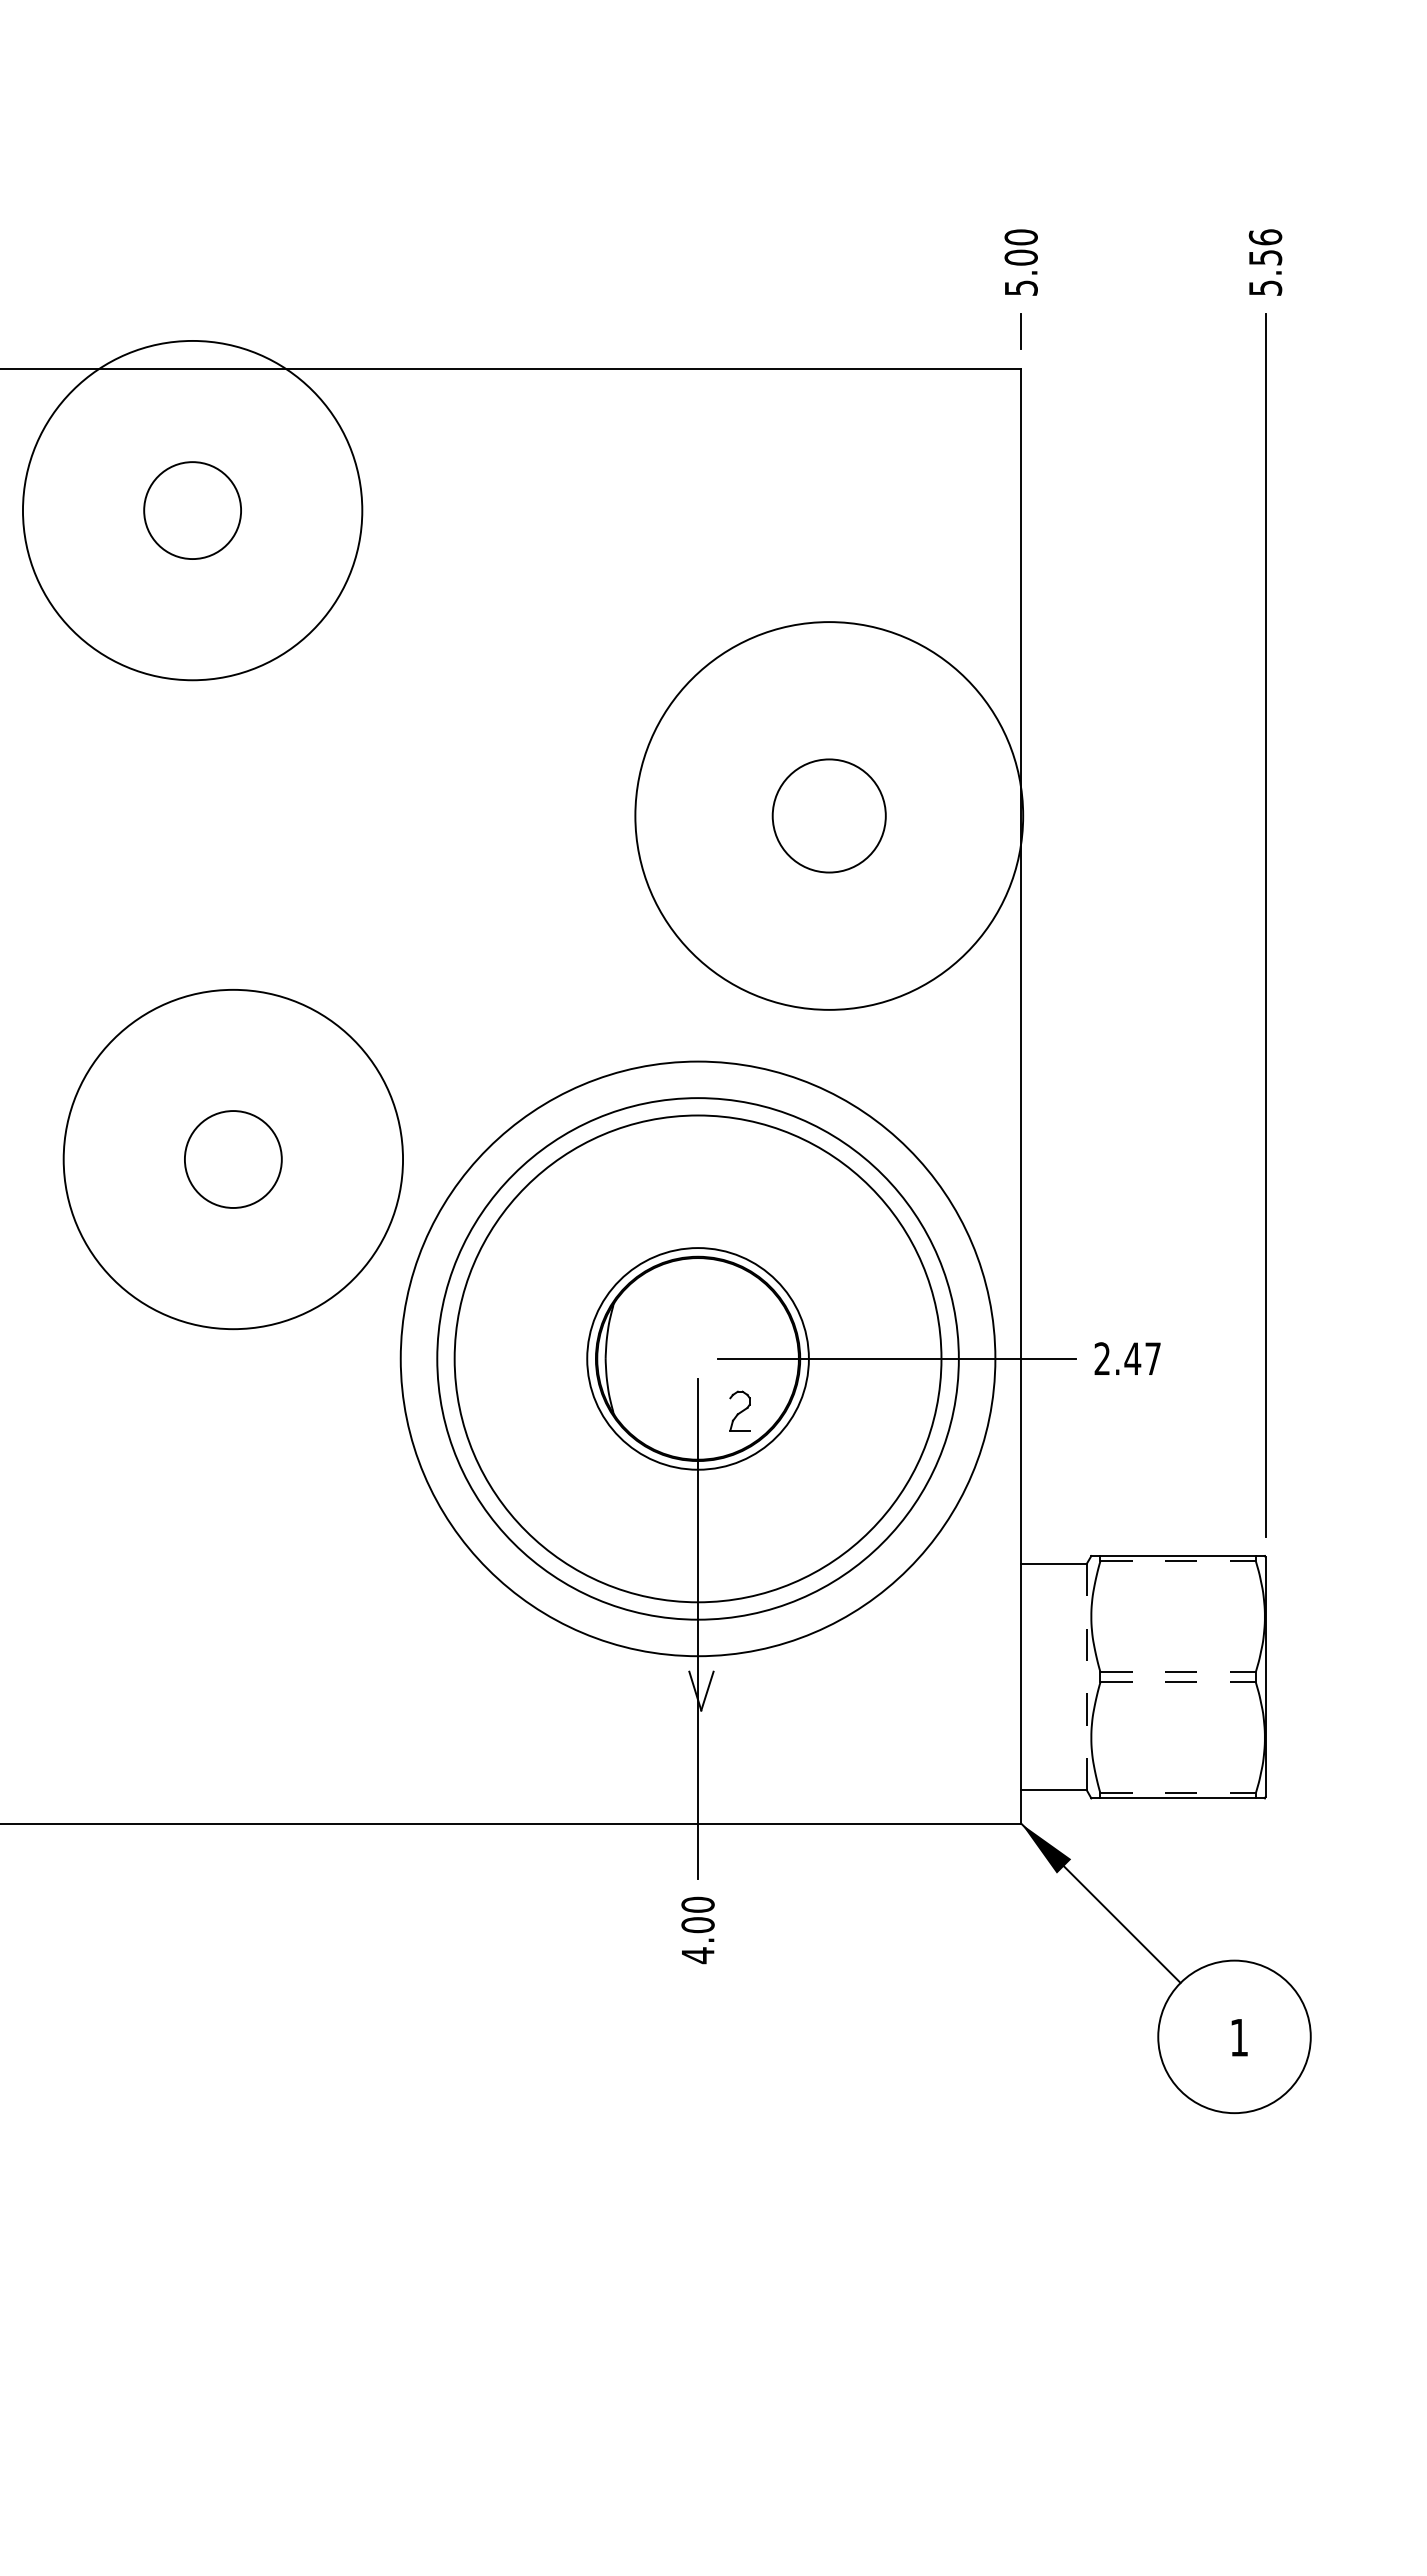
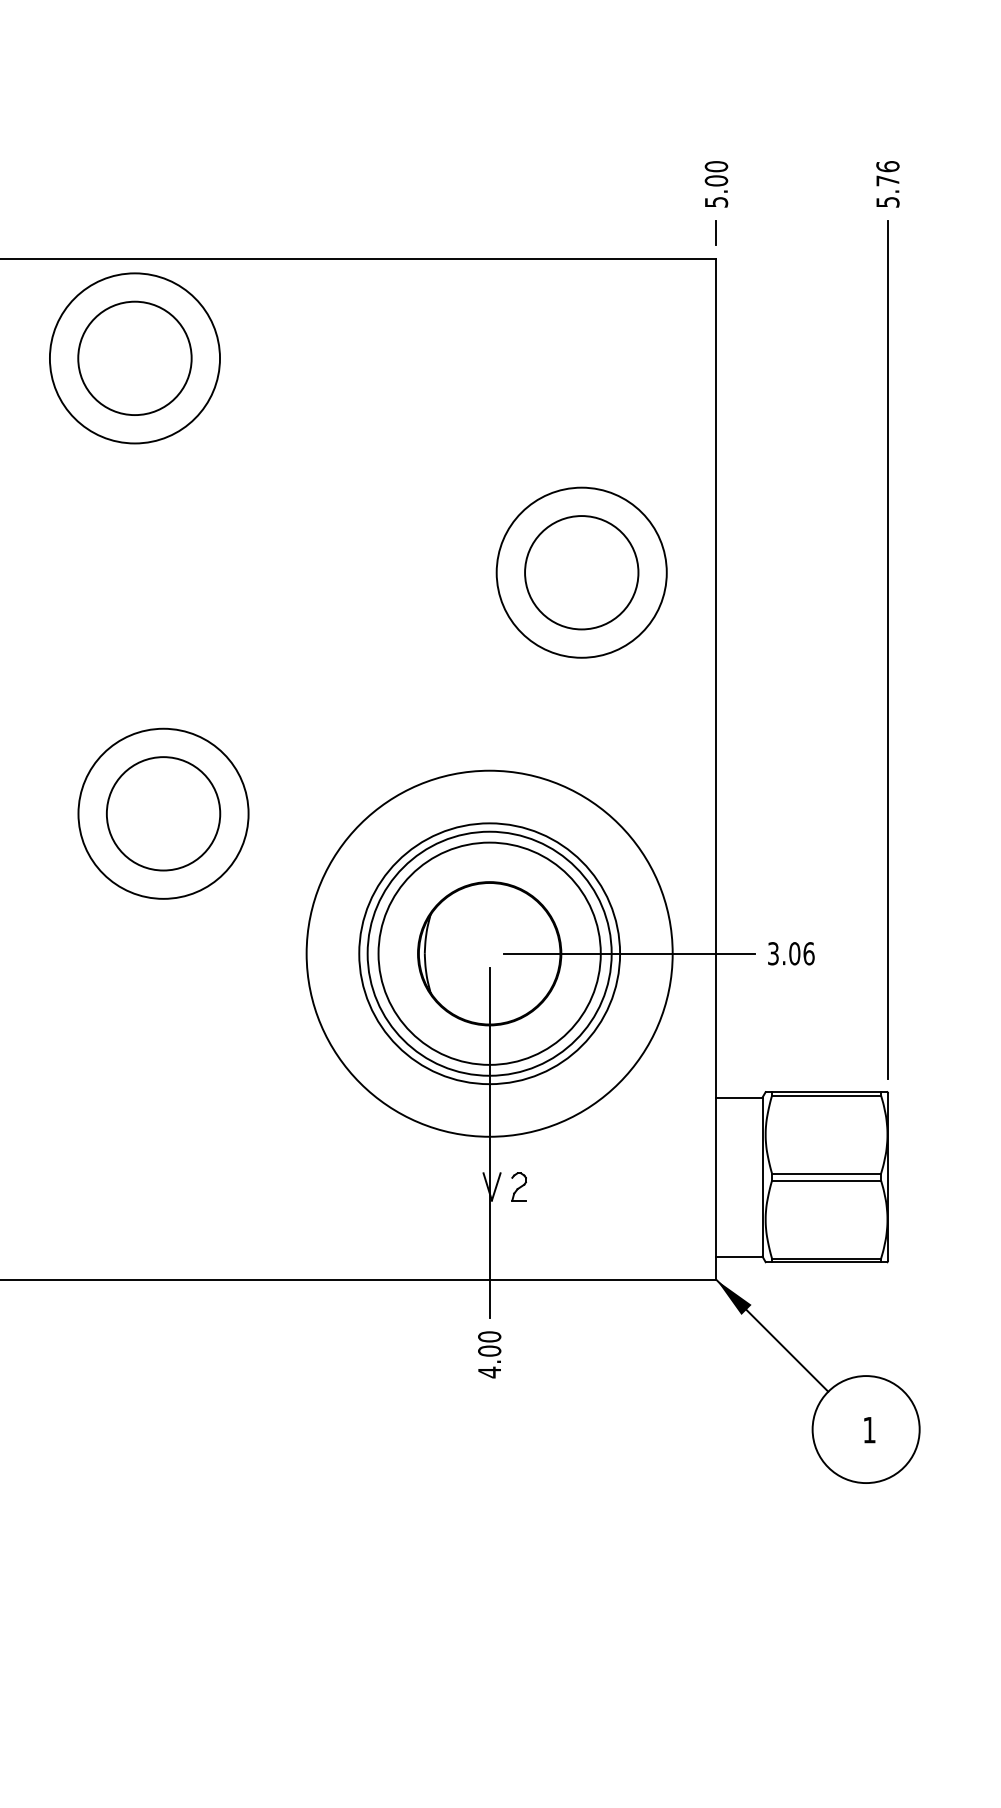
text: (1265, 257) -> (887, 180), 5.56 -> 5.76
circle: (192, 510) -> (134, 358), size x0.71
circle: (192, 510) -> (134, 358), size x1.67
circle: (829, 815) -> (581, 572), size x0.62
circle: (829, 815) -> (581, 572), size x1.43
circle: (233, 1159) -> (163, 813), size x0.71
circle: (233, 1159) -> (163, 813), size x1.67
circle: (697, 1358) -> (489, 953), size x0.62
circle: (697, 1358) -> (489, 953), size x0.71
circle: (697, 1358) -> (489, 953), size x1.43
text: (1127, 1358) -> (791, 953), 2.47 -> 3.06
part: (739, 1410) -> (518, 1186), moved
line: (1178, 1561) -> (826, 1095), dashed -> solid
line: (1178, 1672) -> (826, 1173), dashed -> solid
line: (1086, 1676) -> (762, 1176), dashed -> solid
line: (1178, 1682) -> (826, 1180), dashed -> solid
line: (1178, 1793) -> (826, 1258), dashed -> solid

